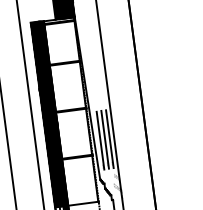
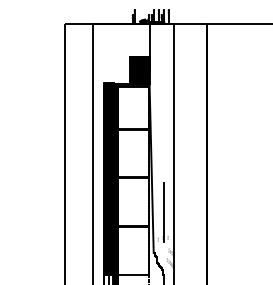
line: (109, 139) -> (168, 212), removed
line: (100, 140) -> (159, 212), removed

